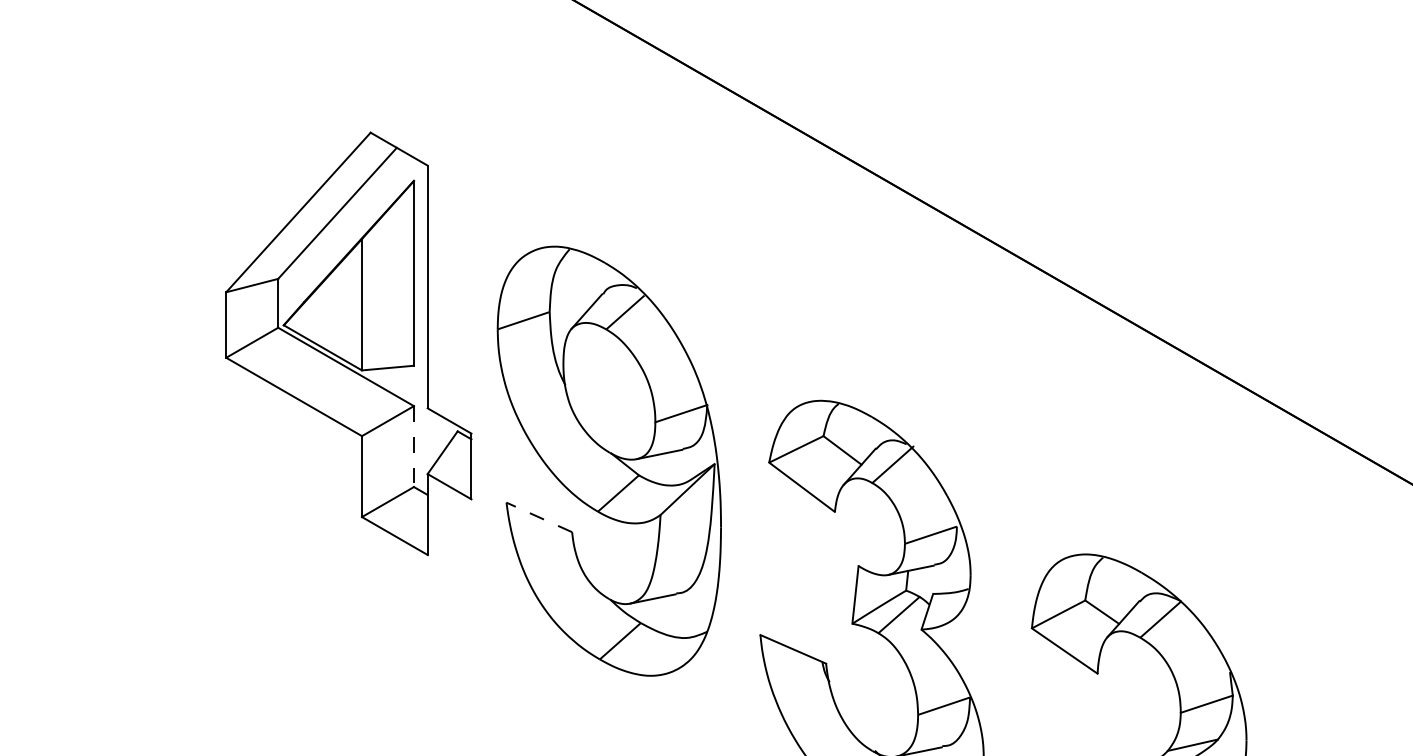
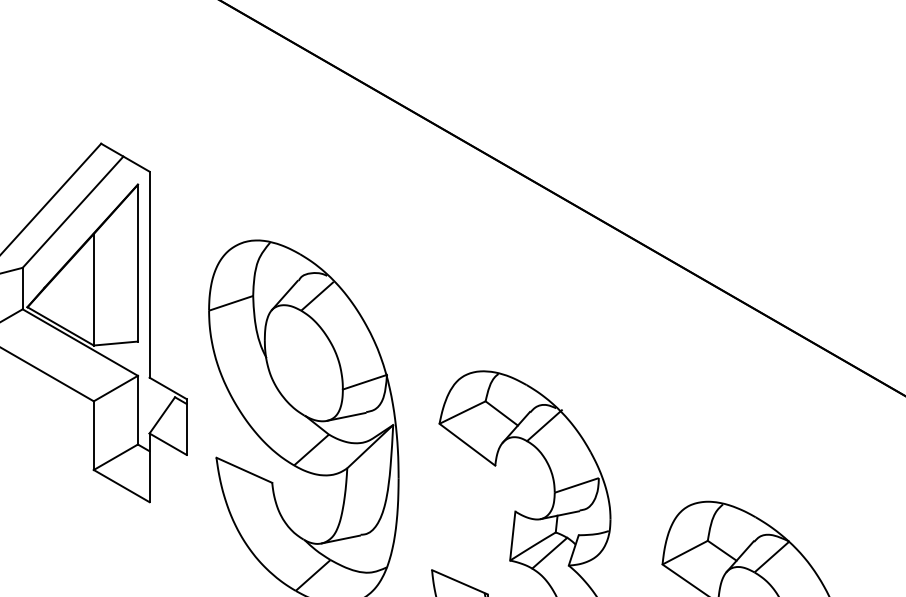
line: (413, 447) -> (137, 410), dashed -> solid
line: (538, 517) -> (243, 470), dashed -> solid

